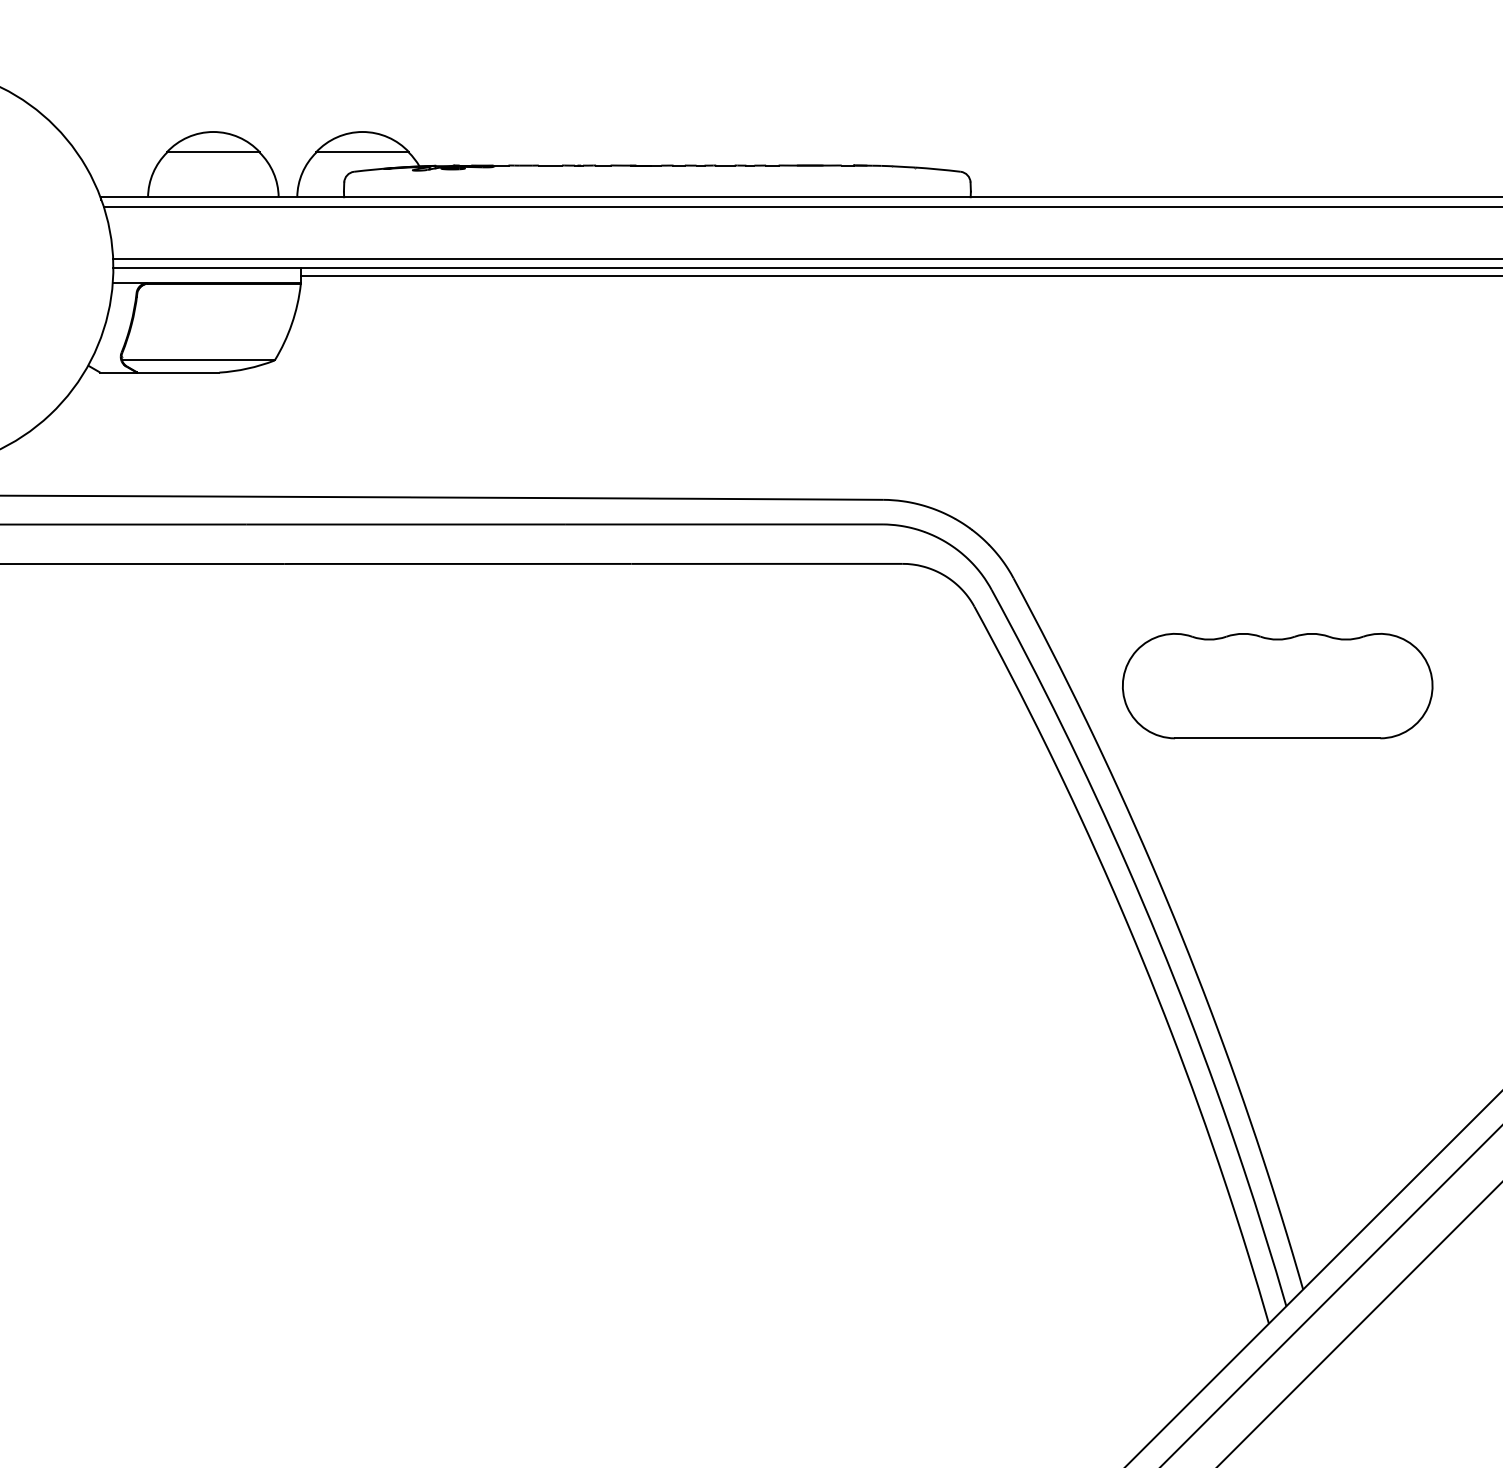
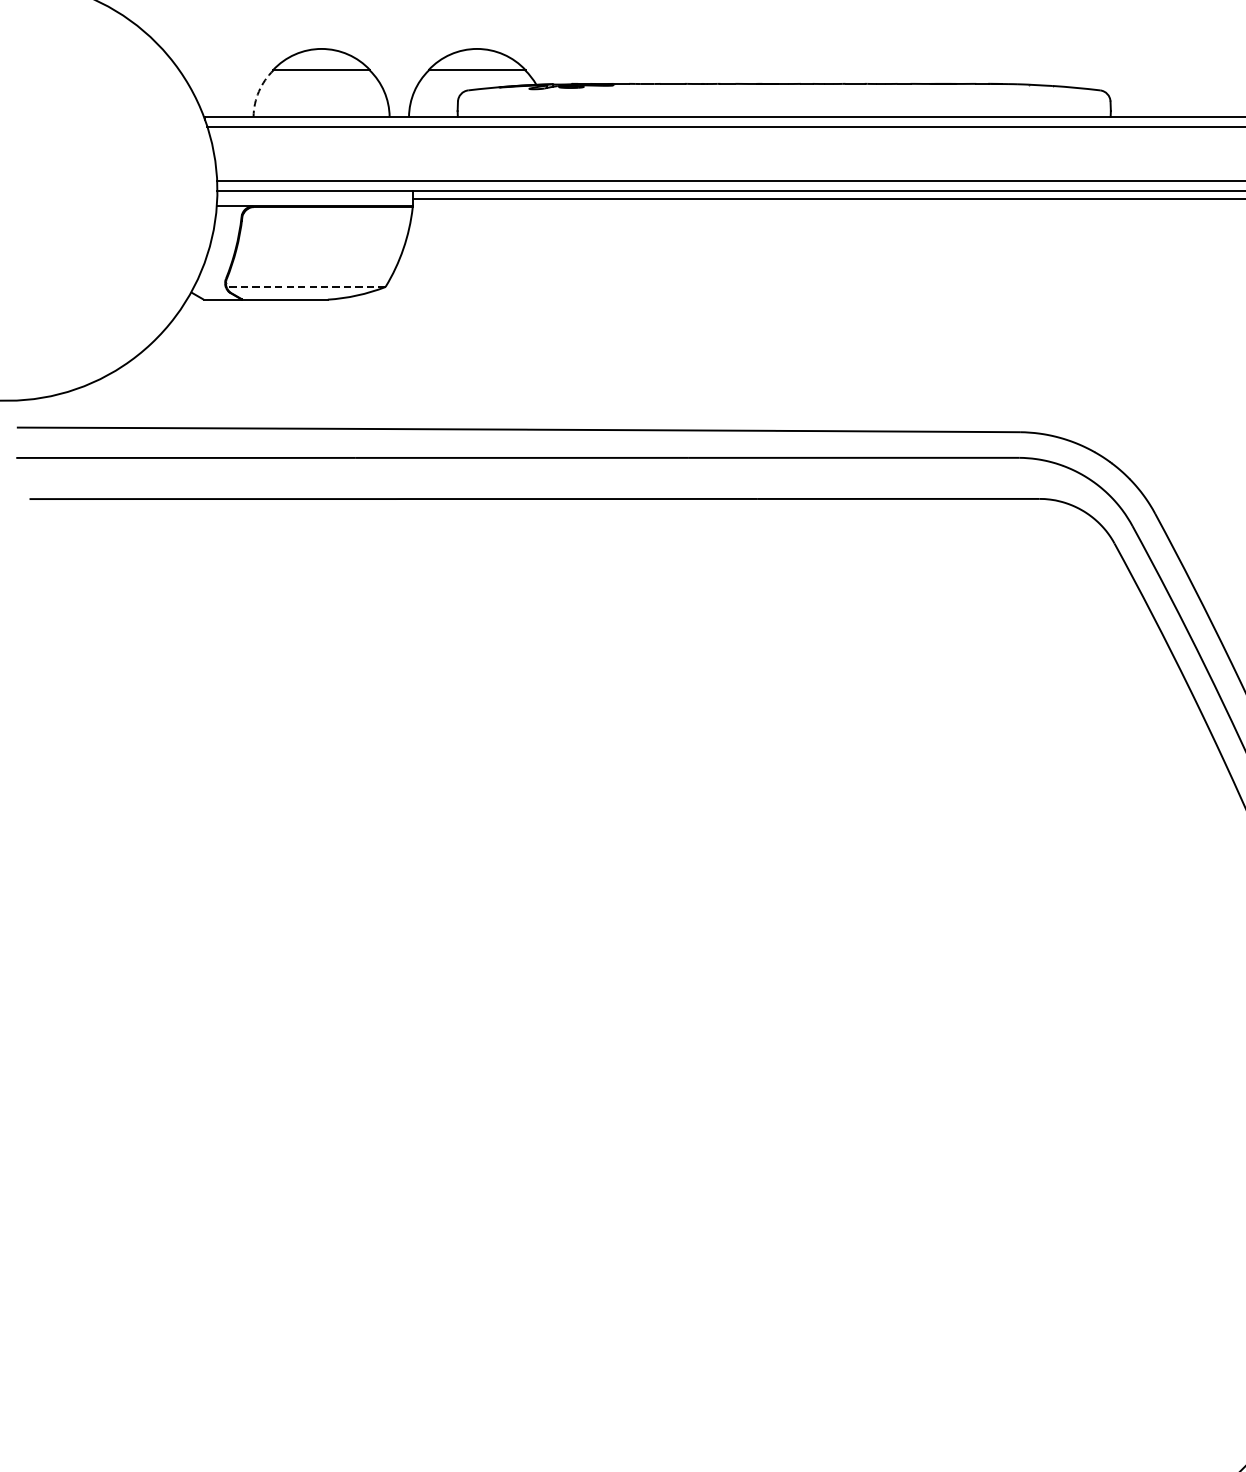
arc: (153, 172) -> (259, 91), solid -> dashed
line: (197, 360) -> (305, 287), solid -> dashed

